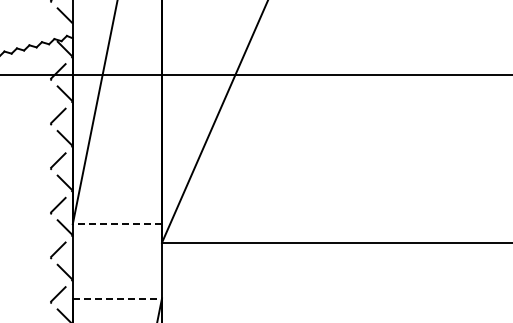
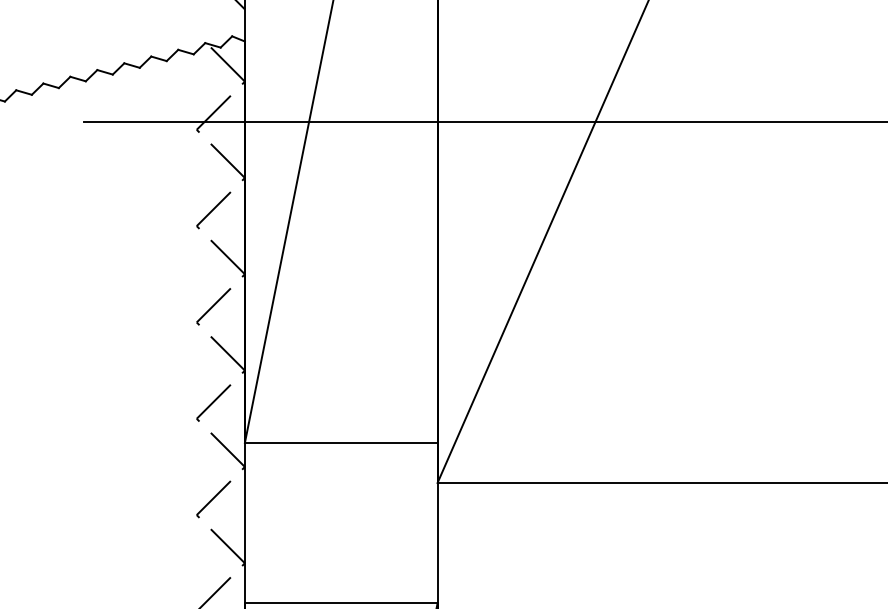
line: (117, 224) -> (341, 443), dashed -> solid
line: (117, 298) -> (341, 603), dashed -> solid

